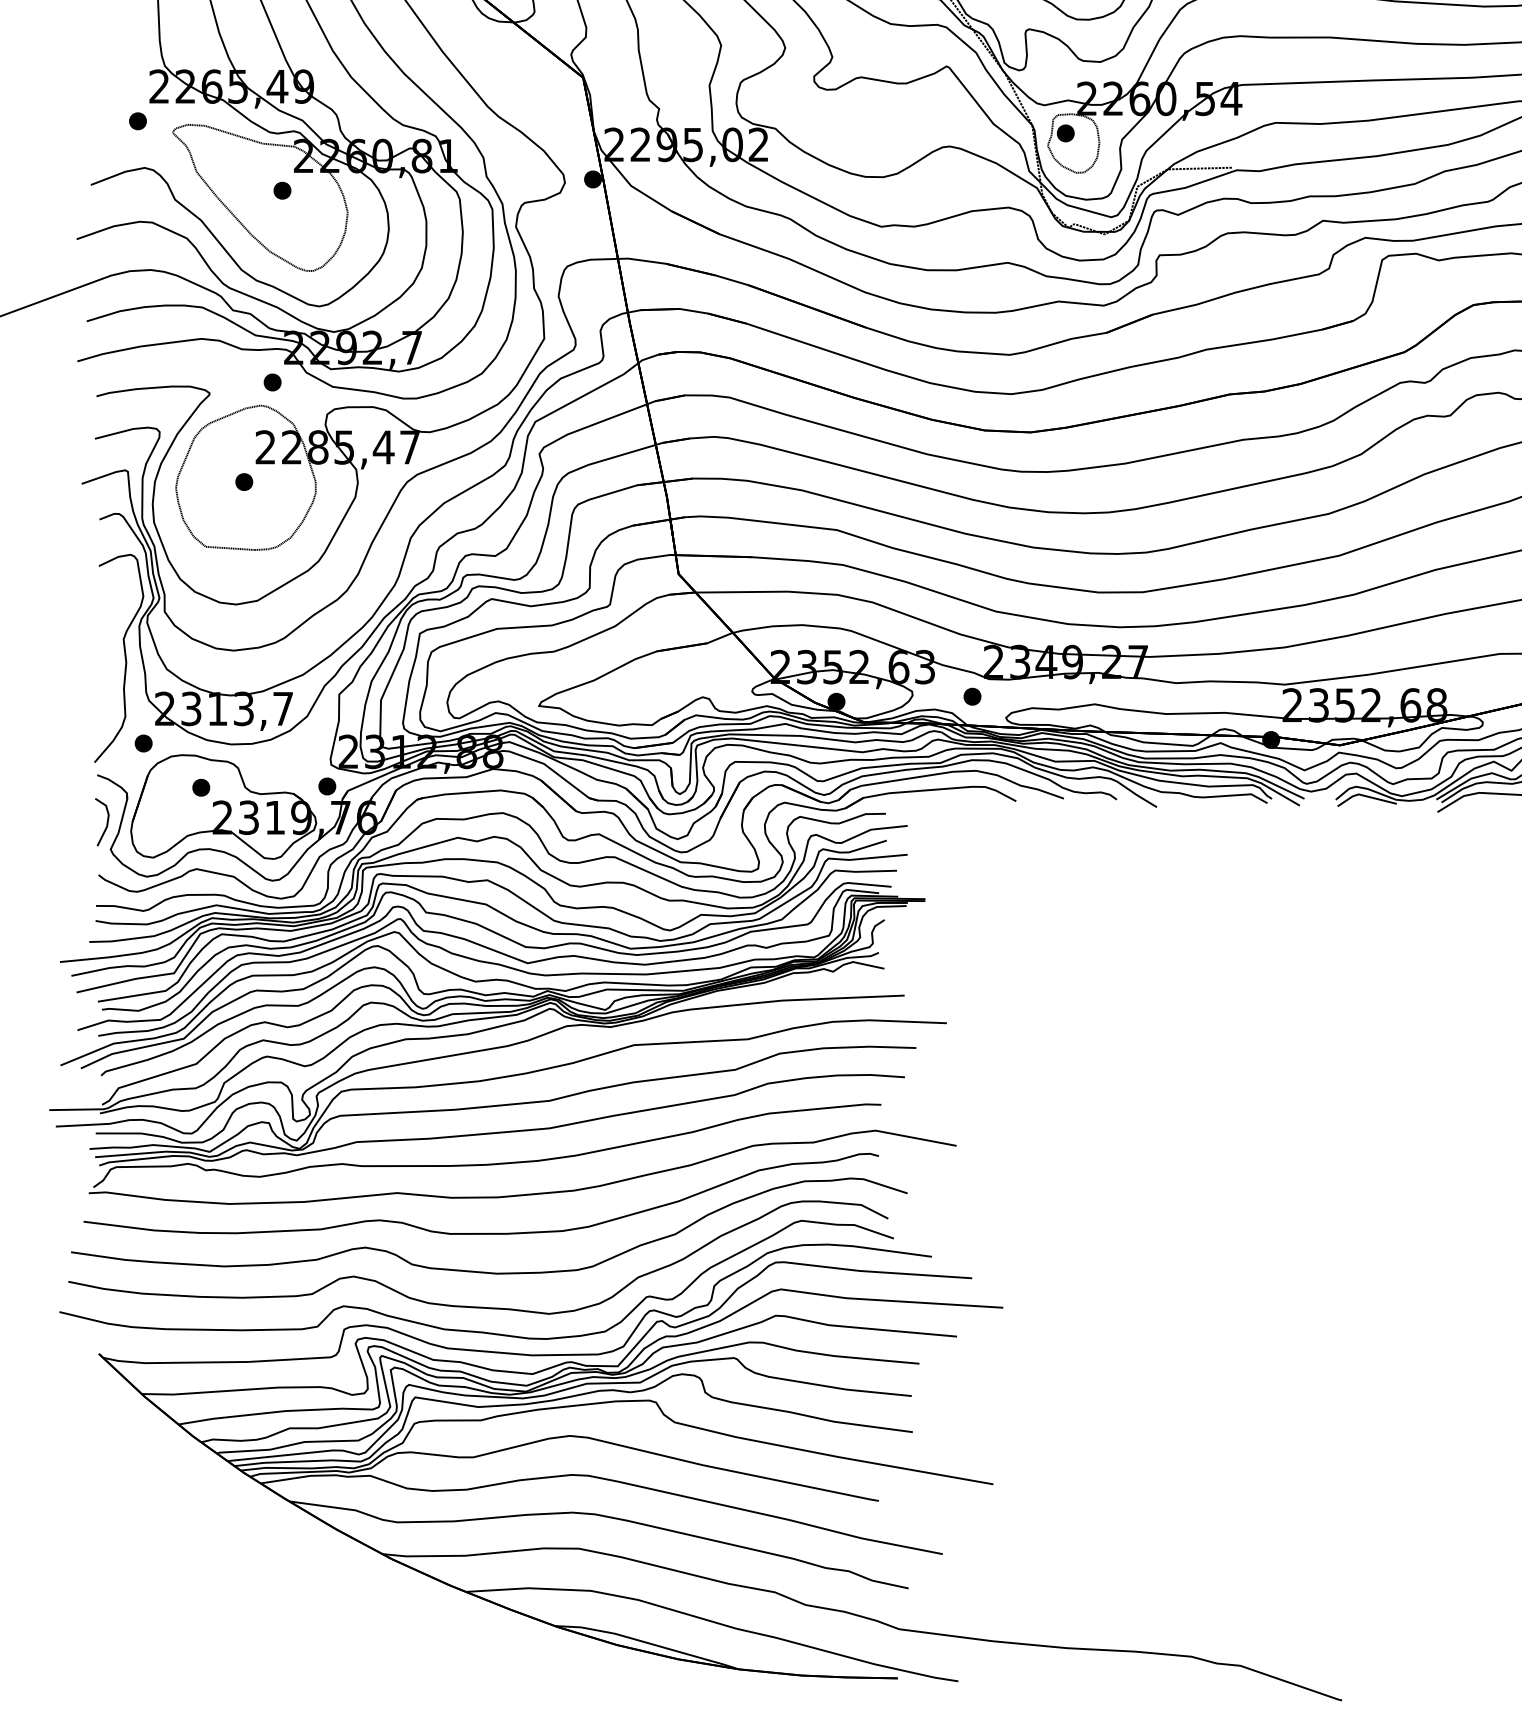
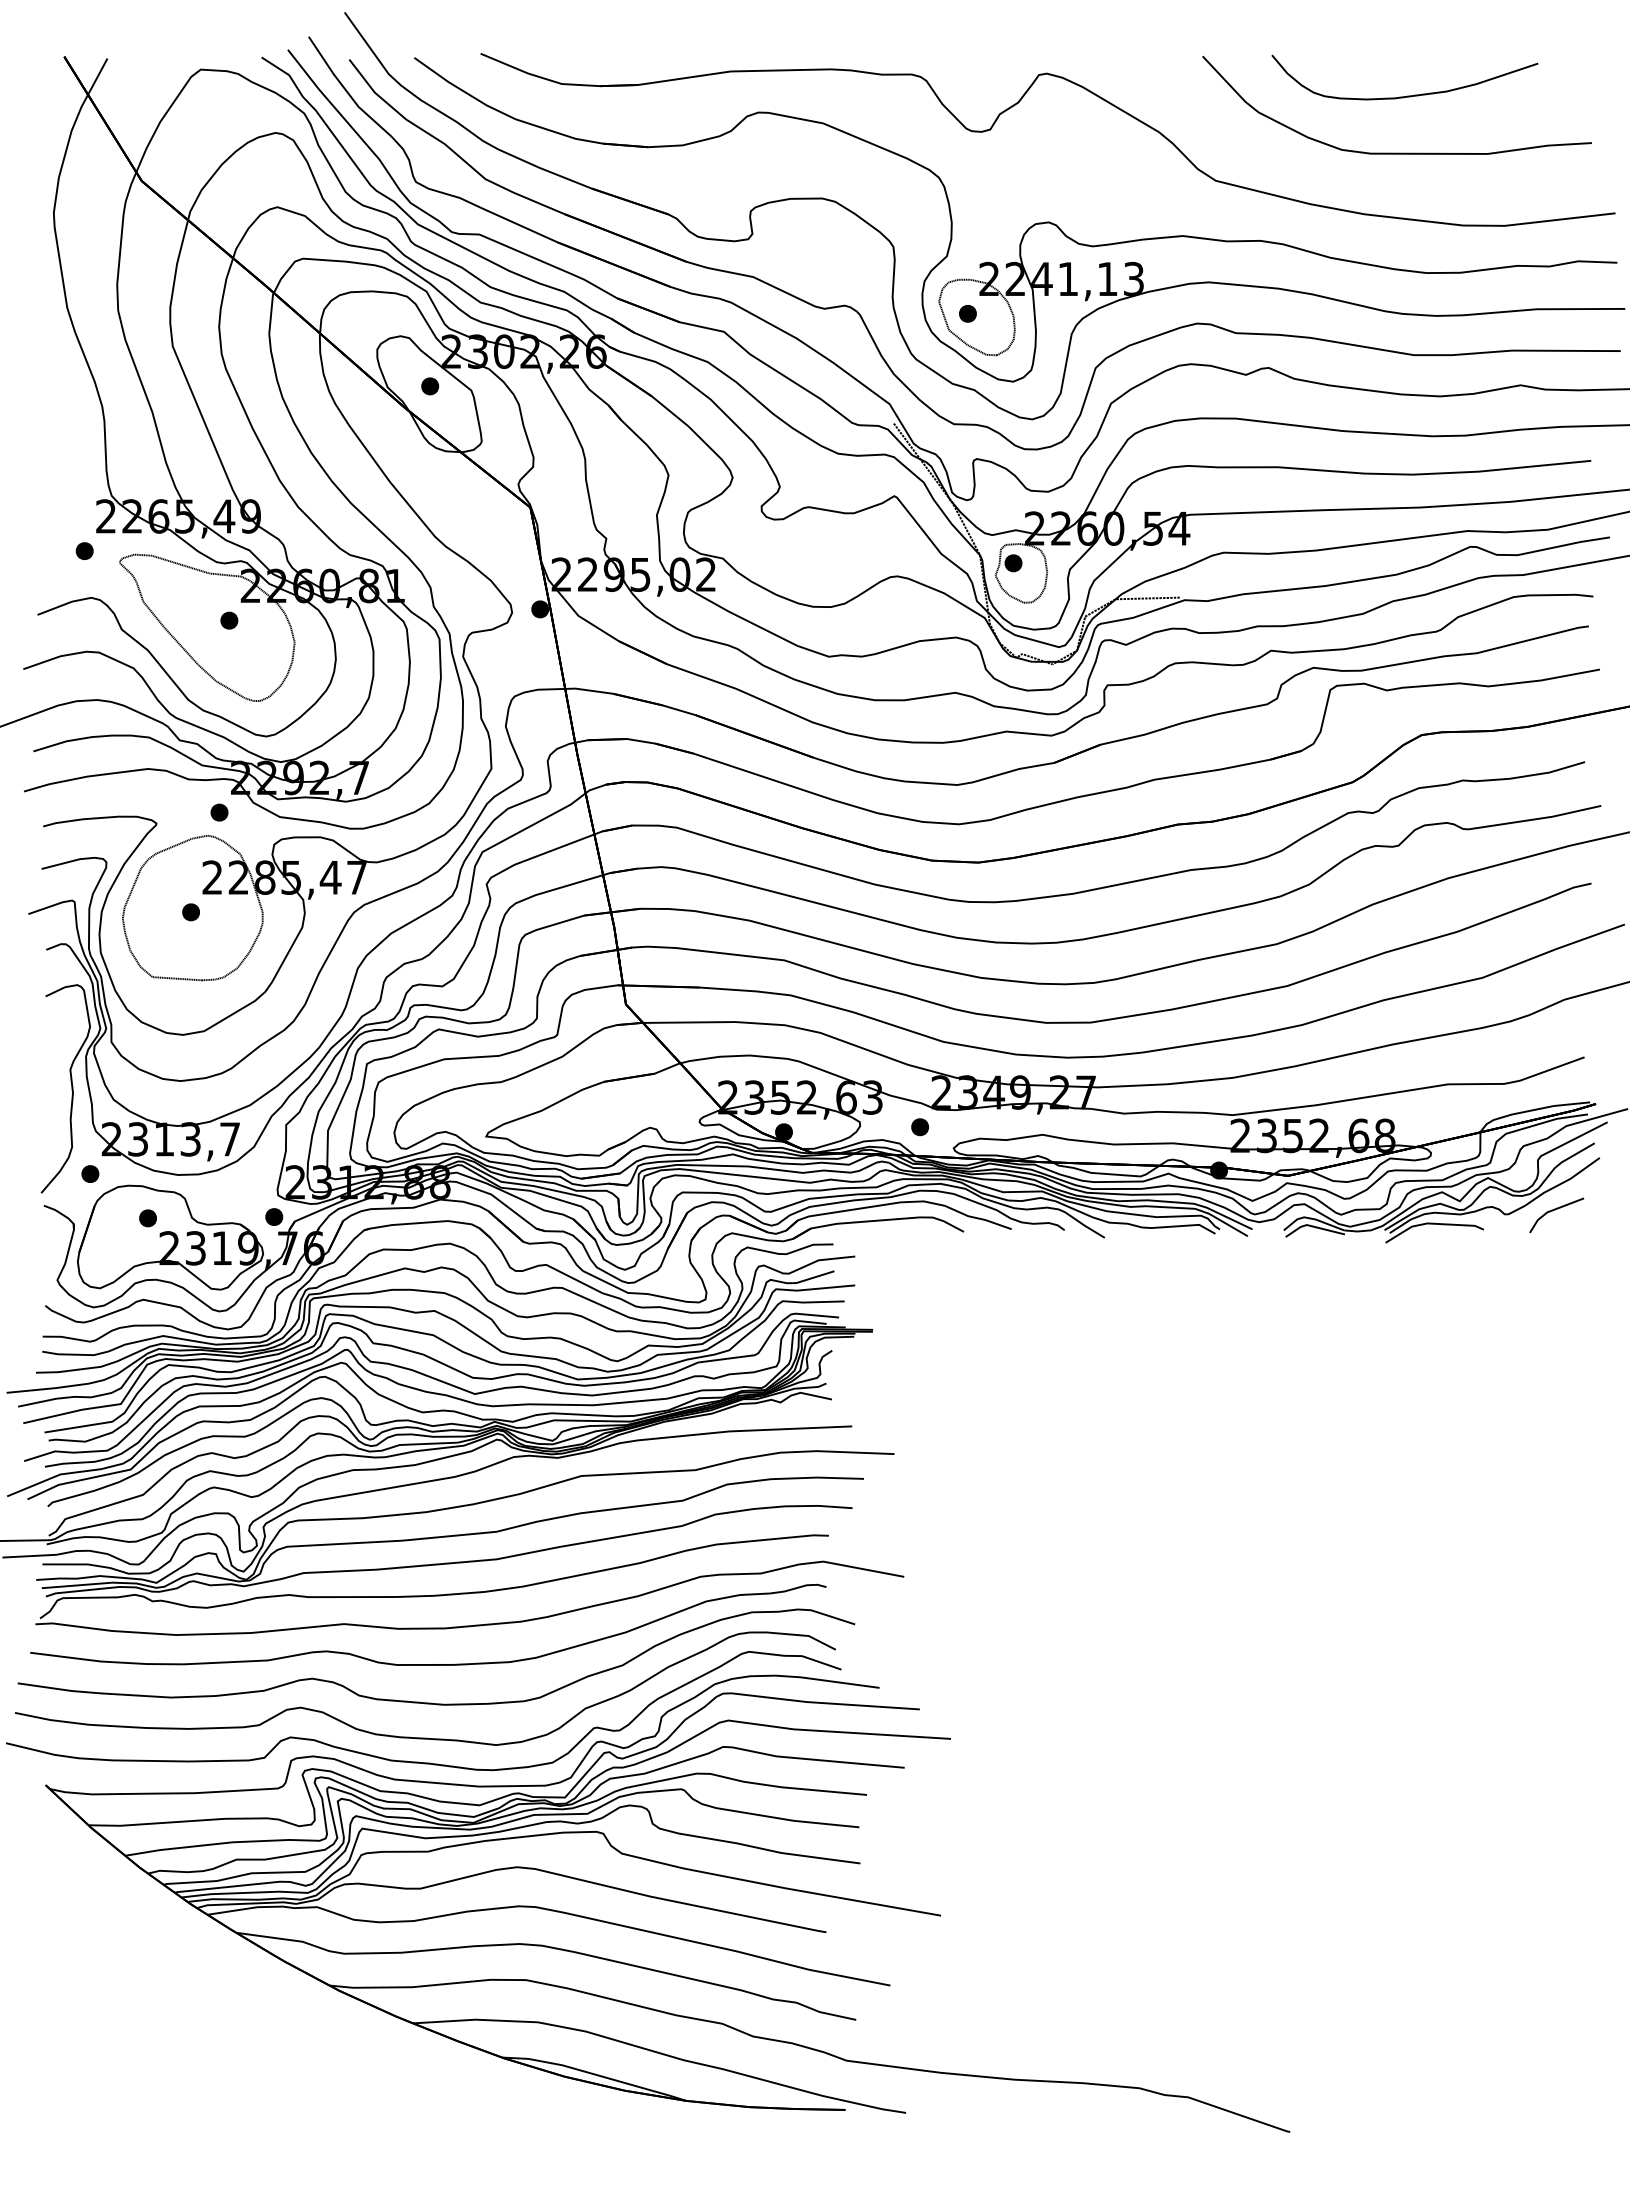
line: (106, 821) -> (53, 1252), removed

